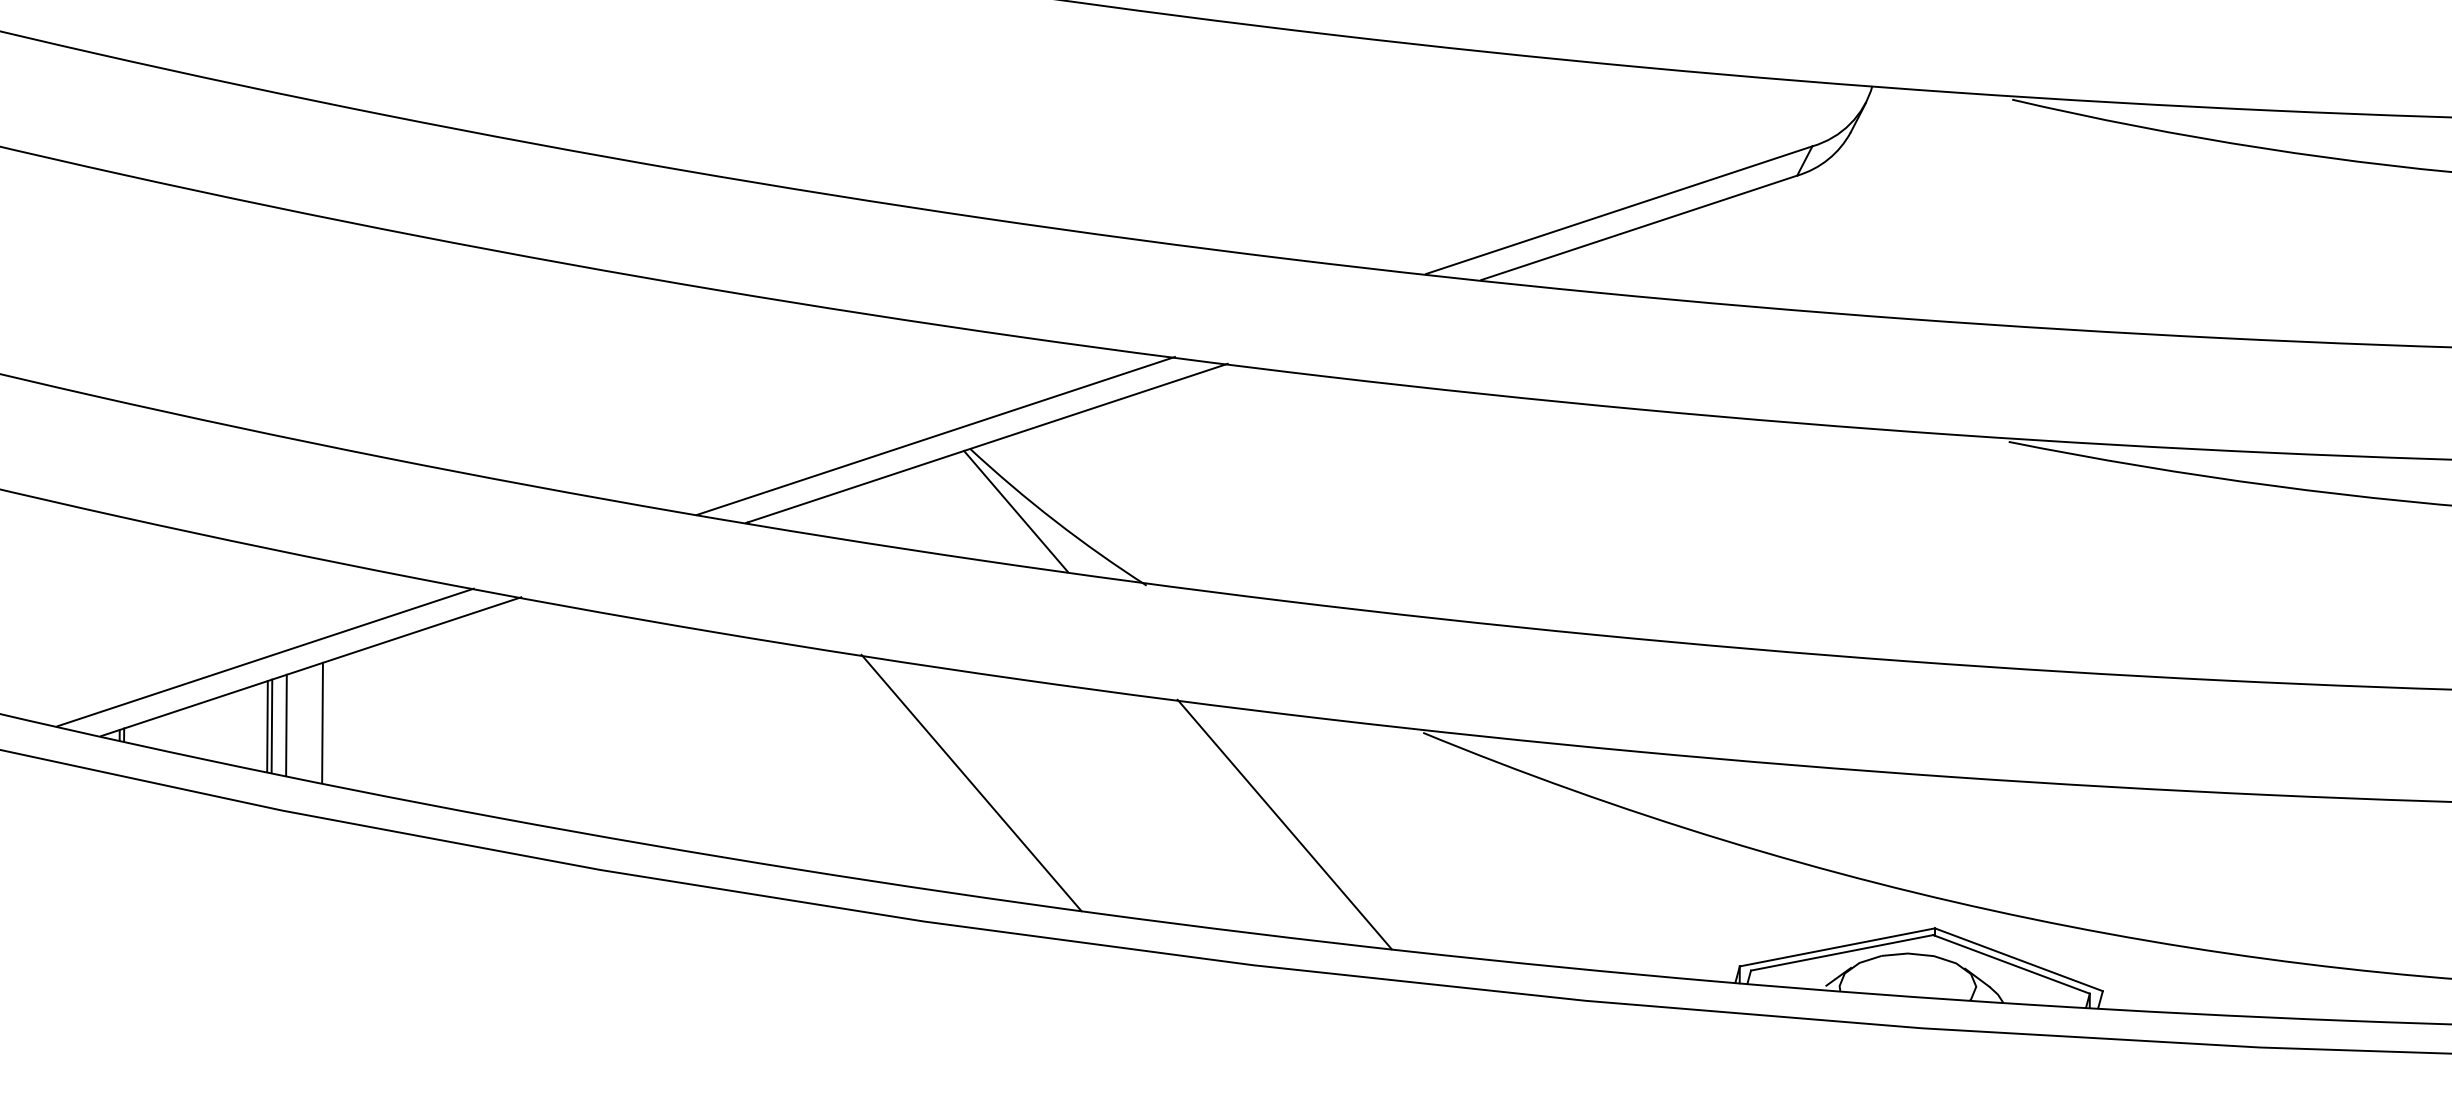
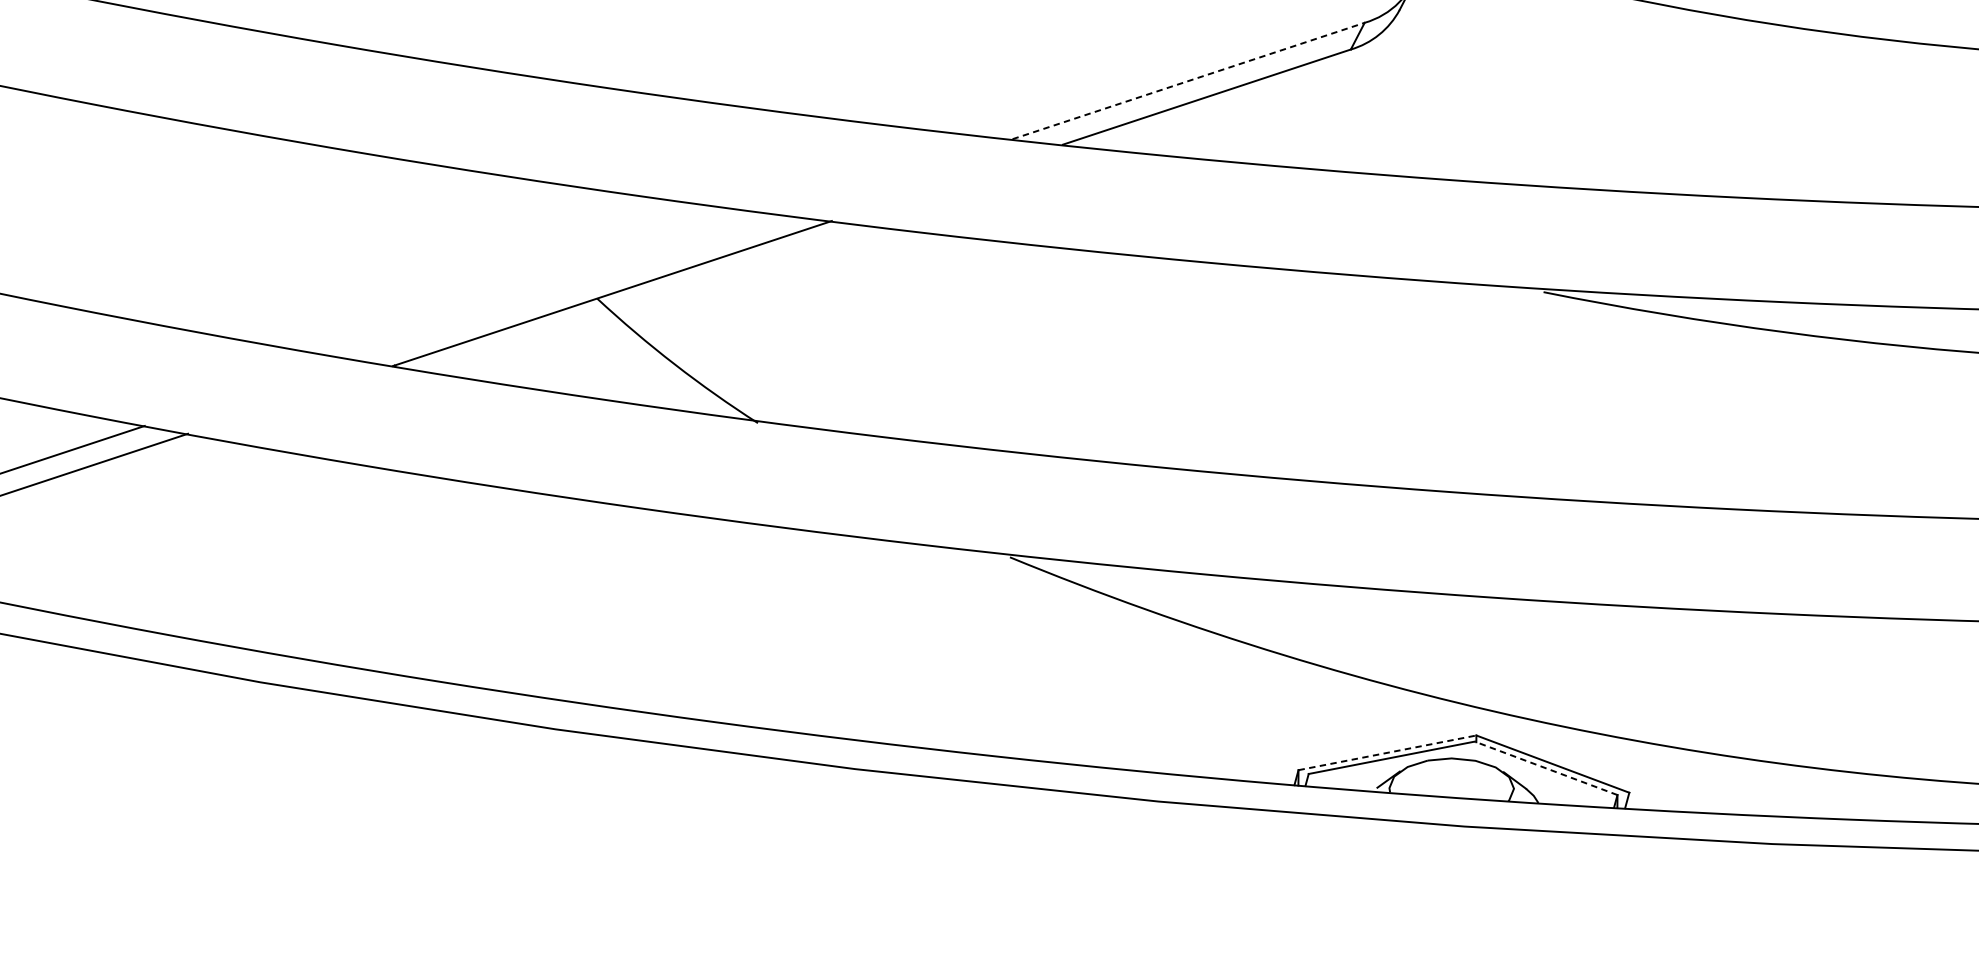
line: (1619, 210) -> (1188, 81), solid -> dashed
line: (935, 435) -> (565, 286), removed
line: (1015, 511) -> (638, 355), removed
line: (322, 722) -> (6, 547), removed
line: (971, 782) -> (598, 602), removed
line: (1284, 824) -> (883, 640), removed
line: (1837, 947) -> (1387, 752), solid -> dashed
line: (2011, 964) -> (1546, 768), solid -> dashed

